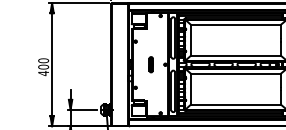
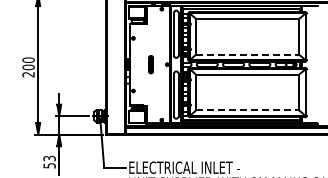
line: (236, 55) -> (248, 54), solid -> dashed
text: (43, 73) -> (28, 74), 400 -> 200
line: (236, 104) -> (248, 110), solid -> dashed

